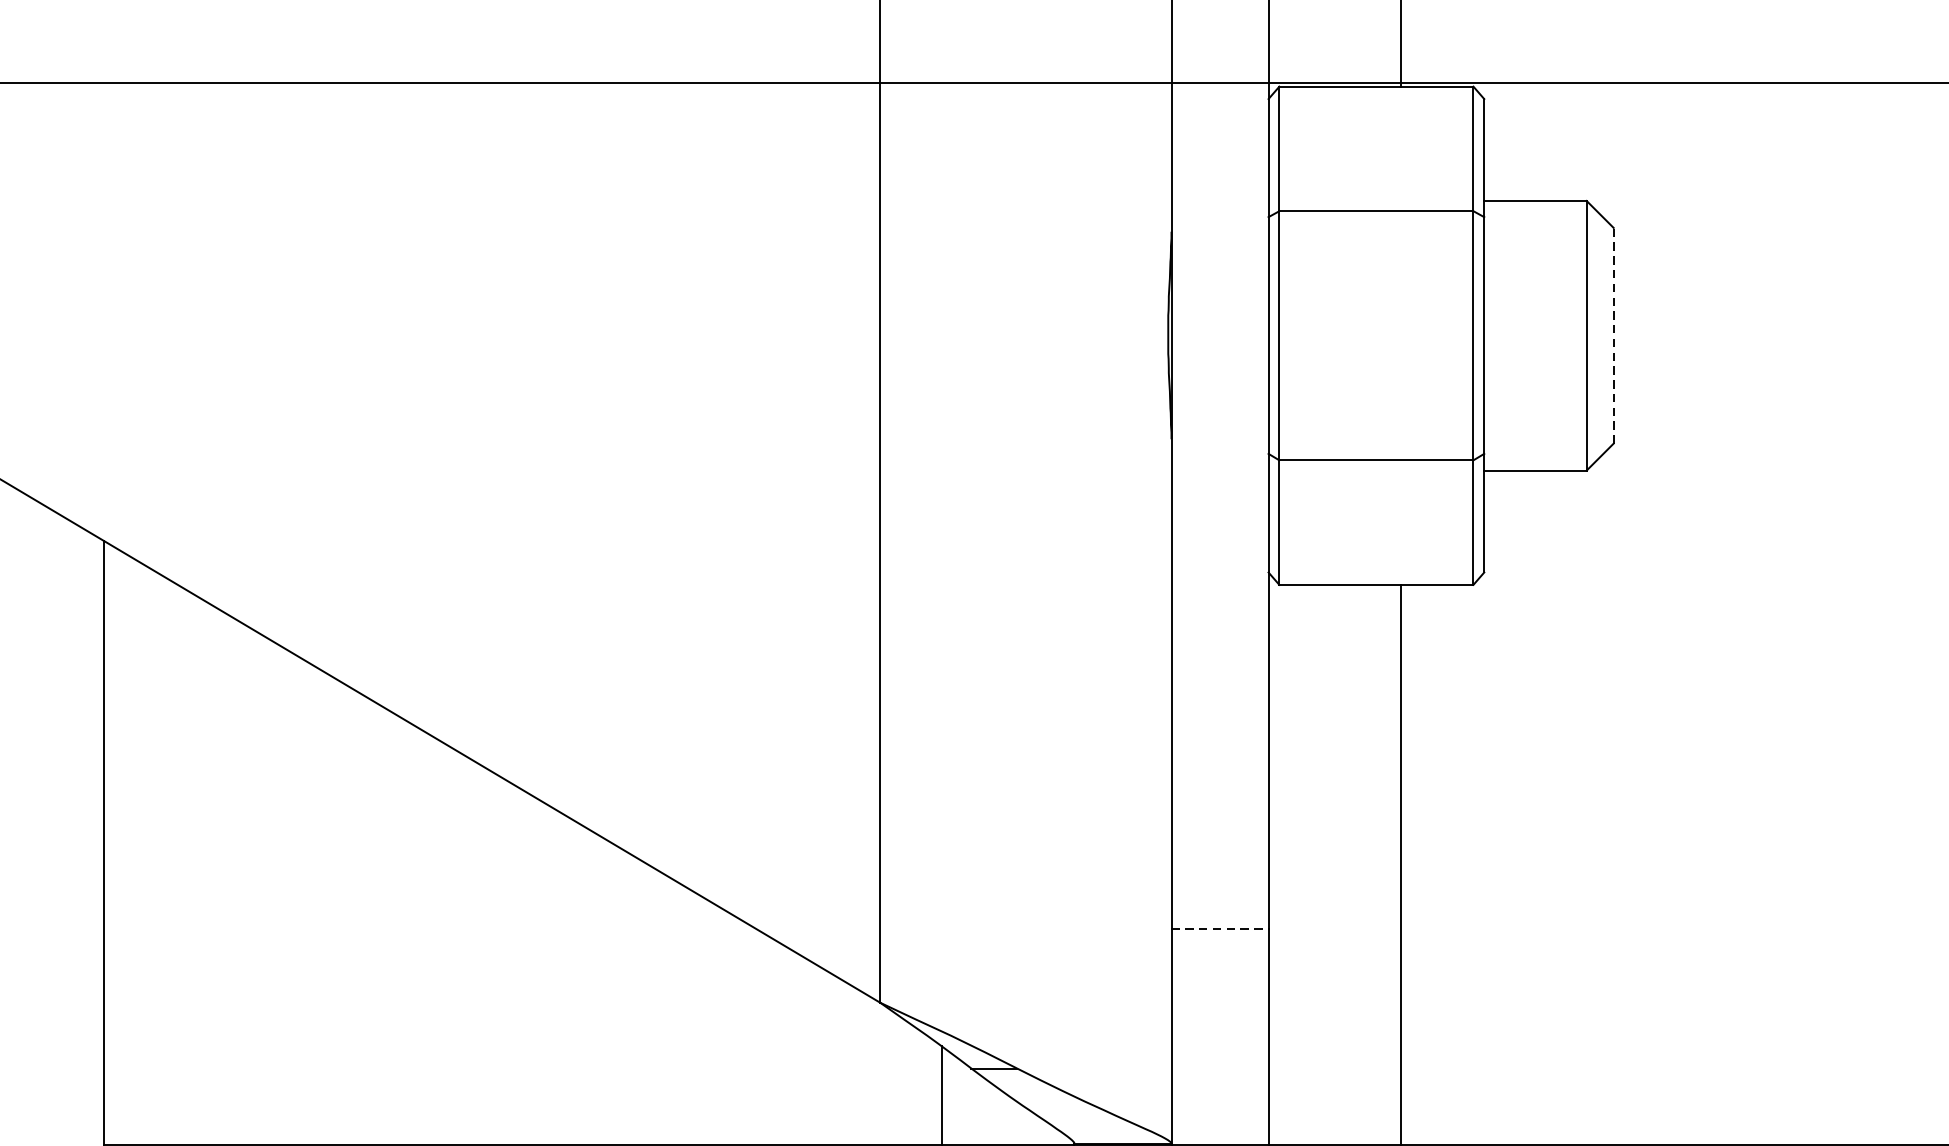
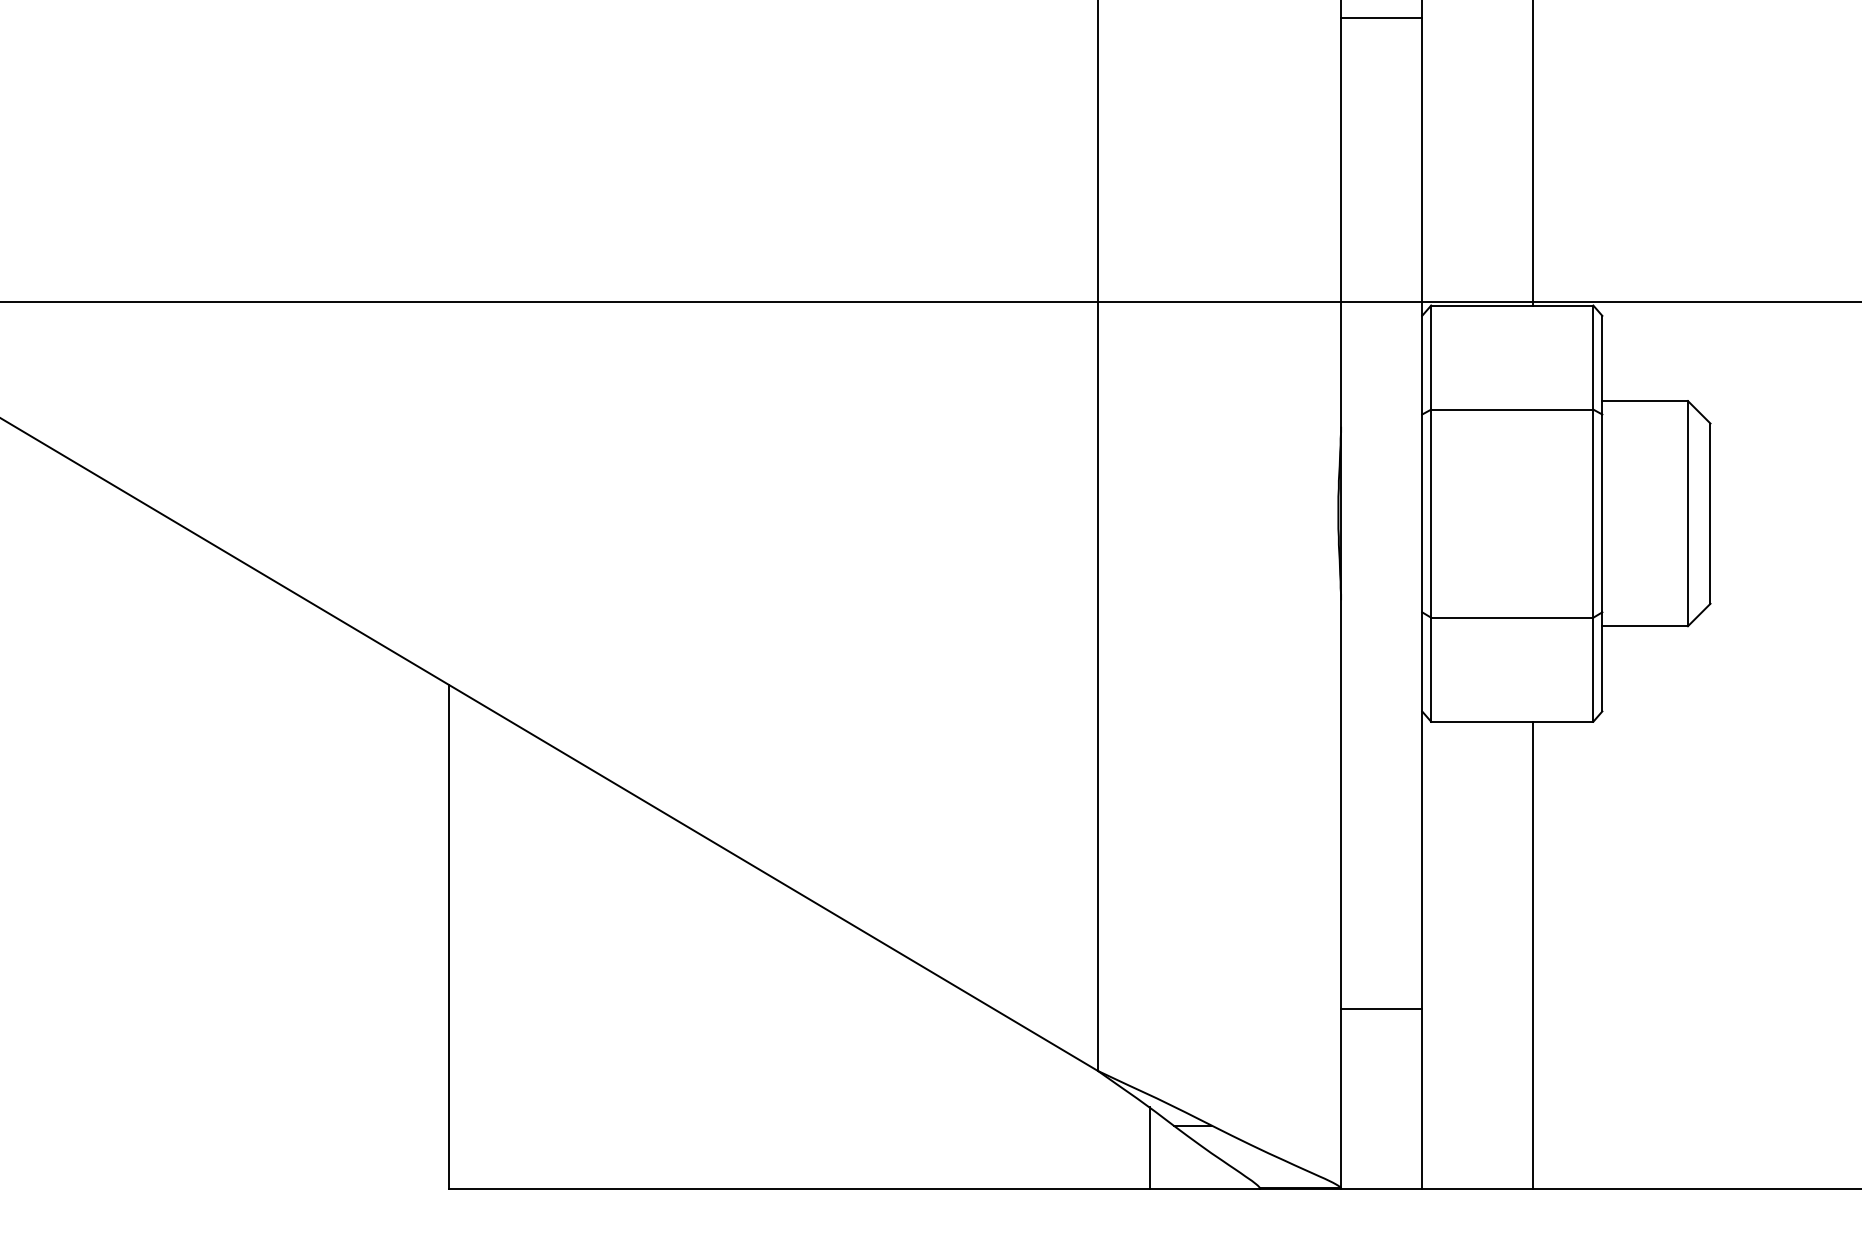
line: (1613, 335) -> (1710, 513), dashed -> solid
line: (1219, 929) -> (1381, 1009), dashed -> solid

